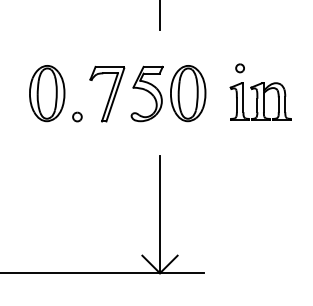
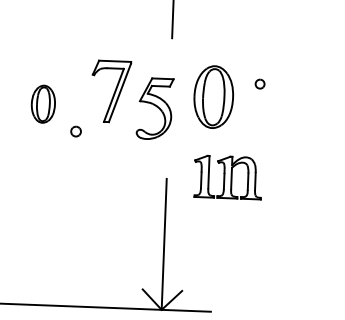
part: (47, 93) -> (43, 104), size x0.6
part: (107, 93) -> (111, 90), moved
part: (188, 93) -> (214, 97), moved
part: (260, 101) -> (227, 177), moved

